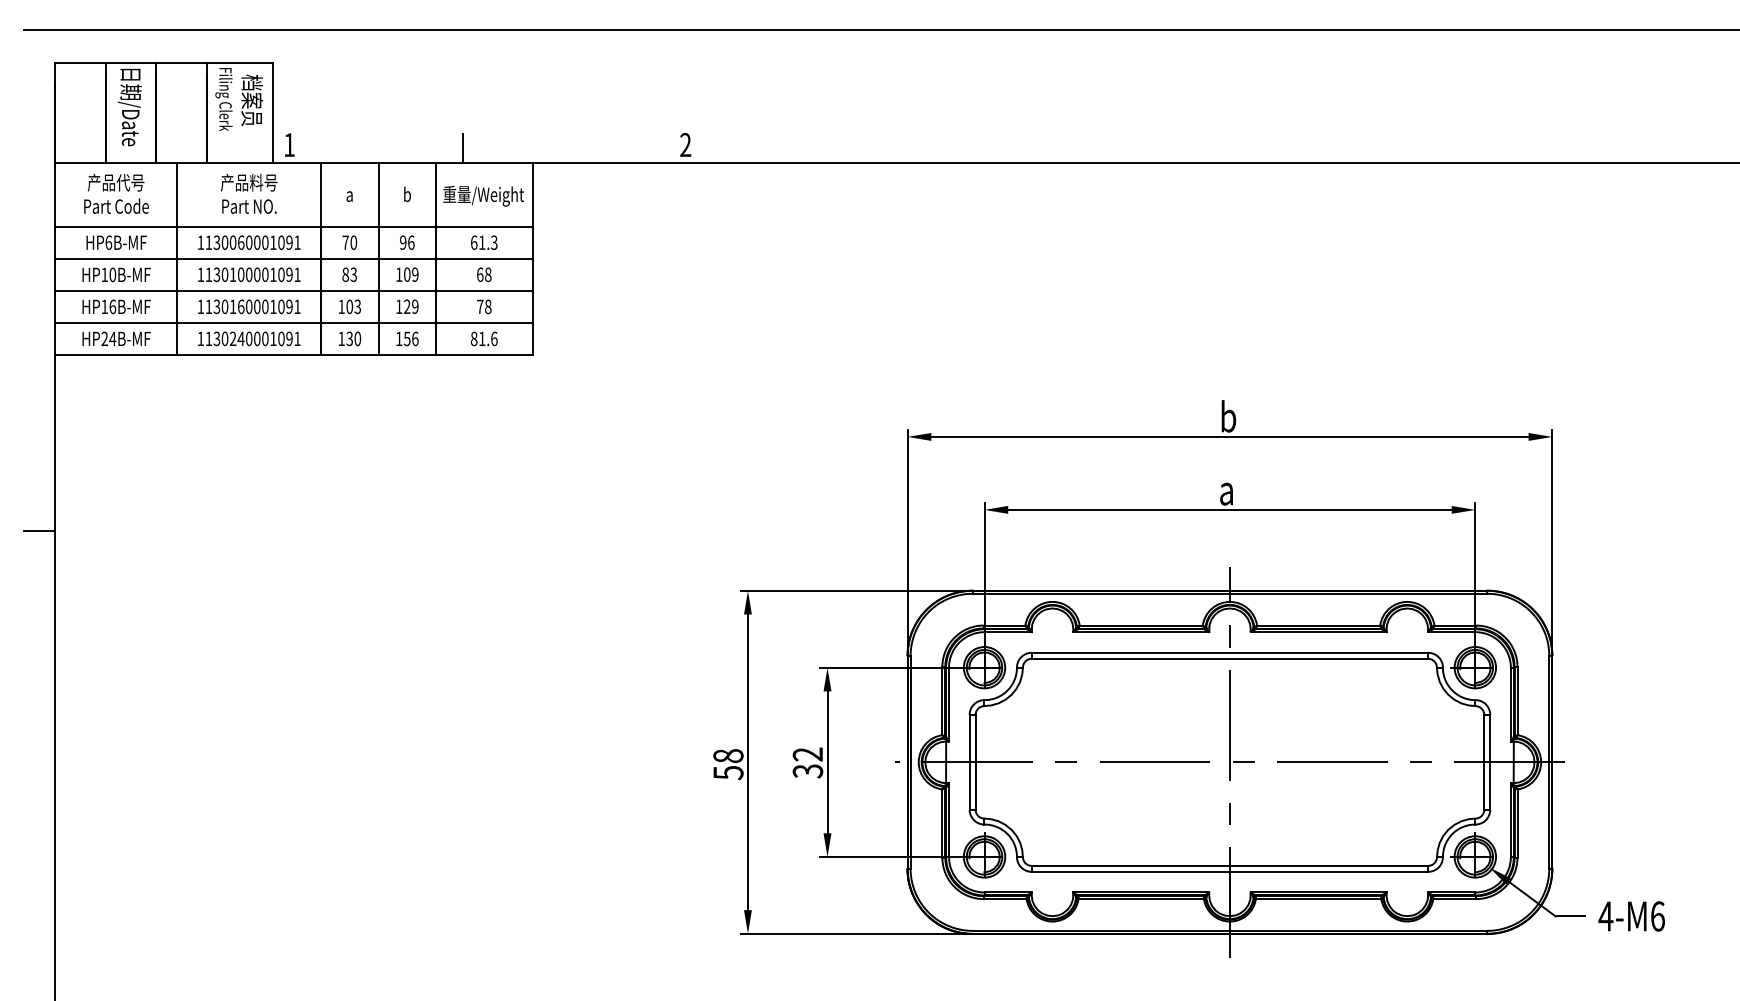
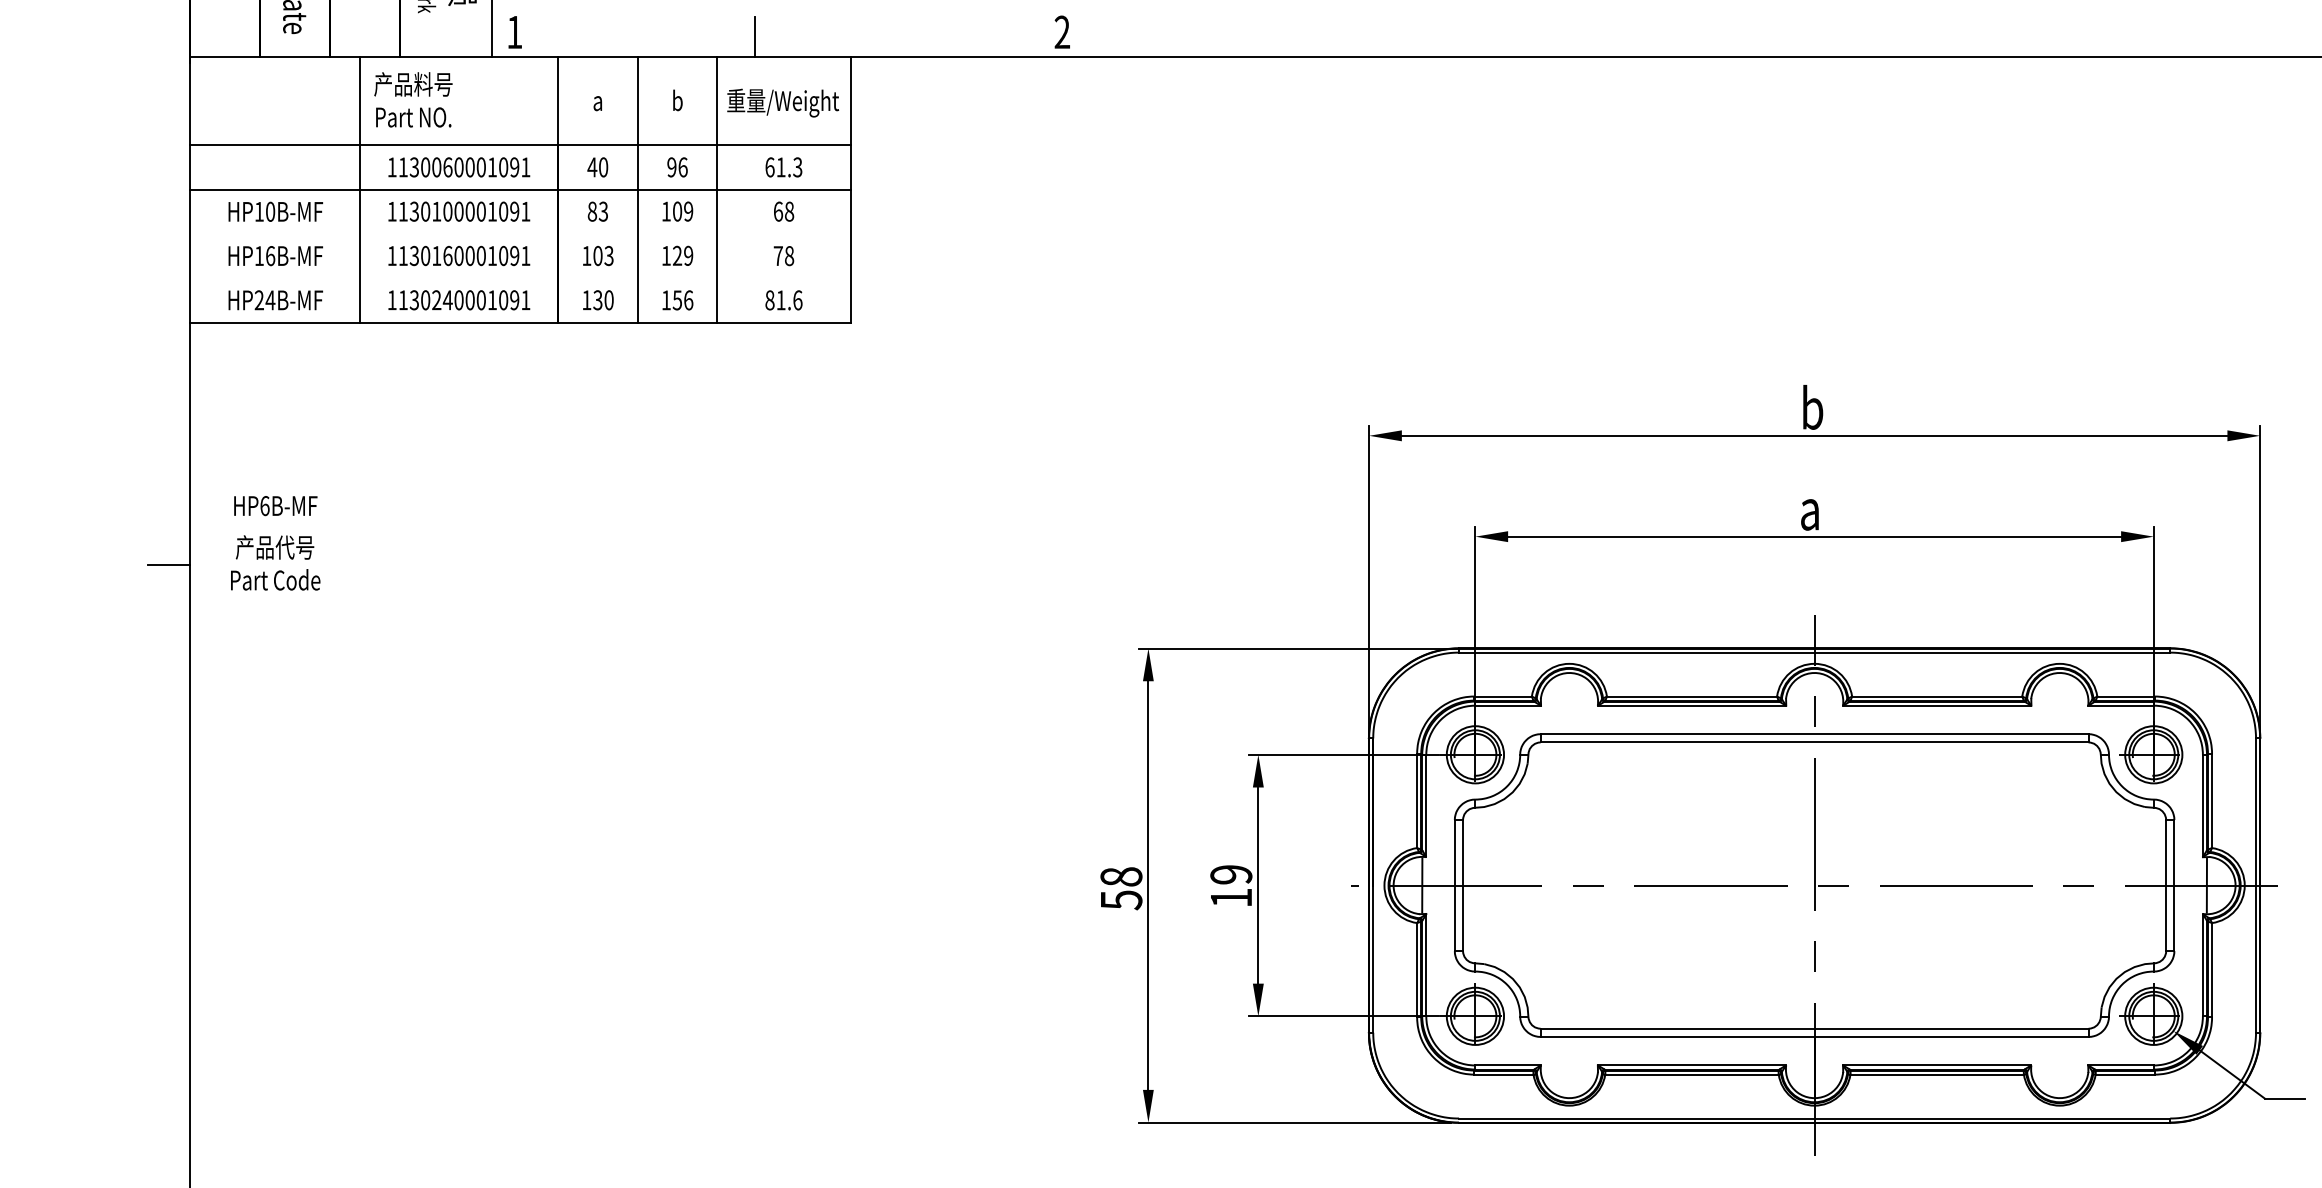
text: (116, 193) -> (275, 562), moved
text: (249, 193) -> (413, 99), moved
text: (116, 242) -> (275, 505), moved
text: (345, 242) -> (592, 167), 70 -> 40
line: (293, 290) -> (520, 233), removed
line: (293, 322) -> (520, 277), removed
text: (807, 762) -> (1230, 885), 32 -> 19

